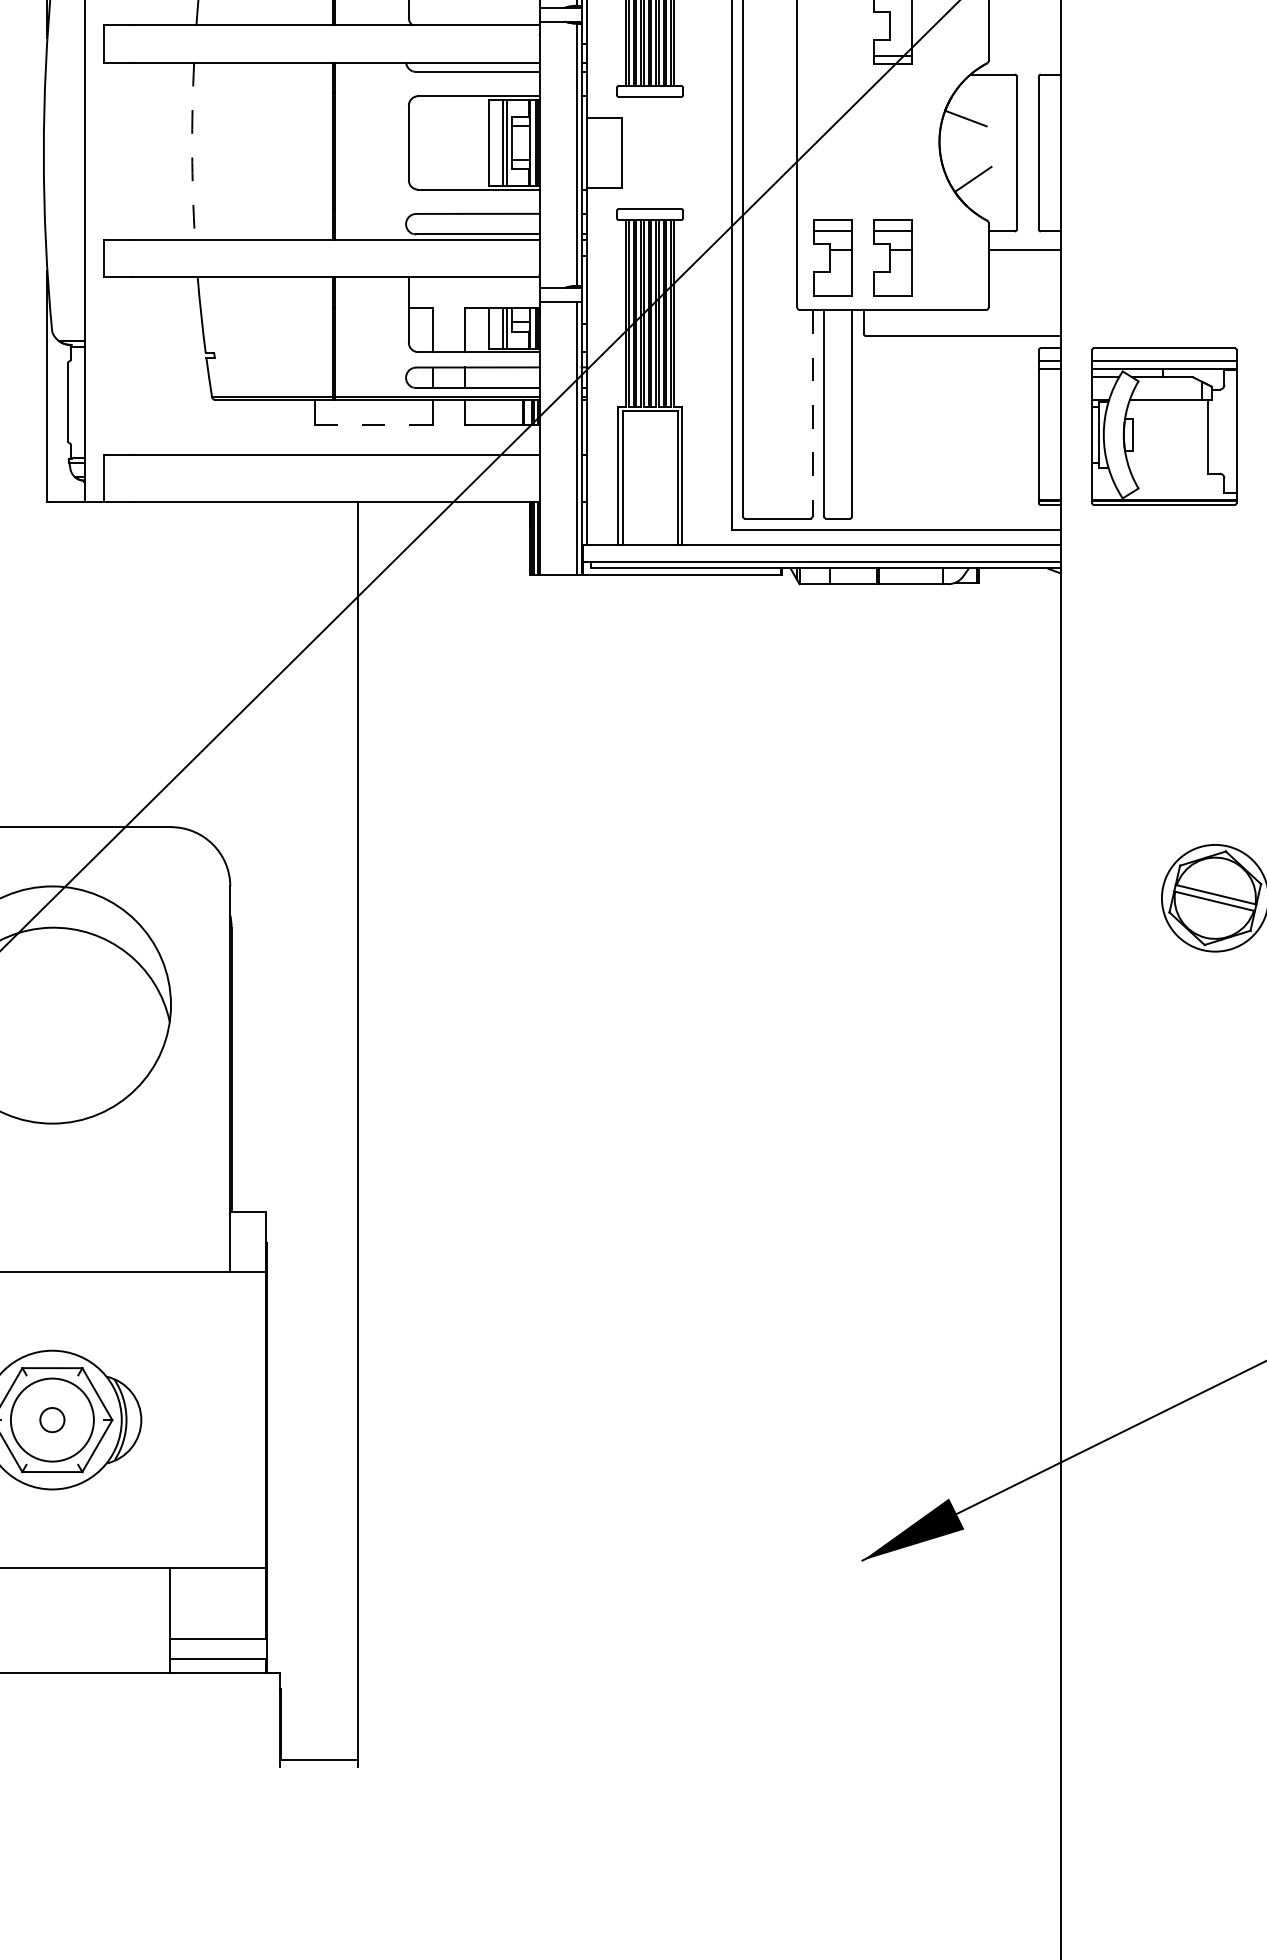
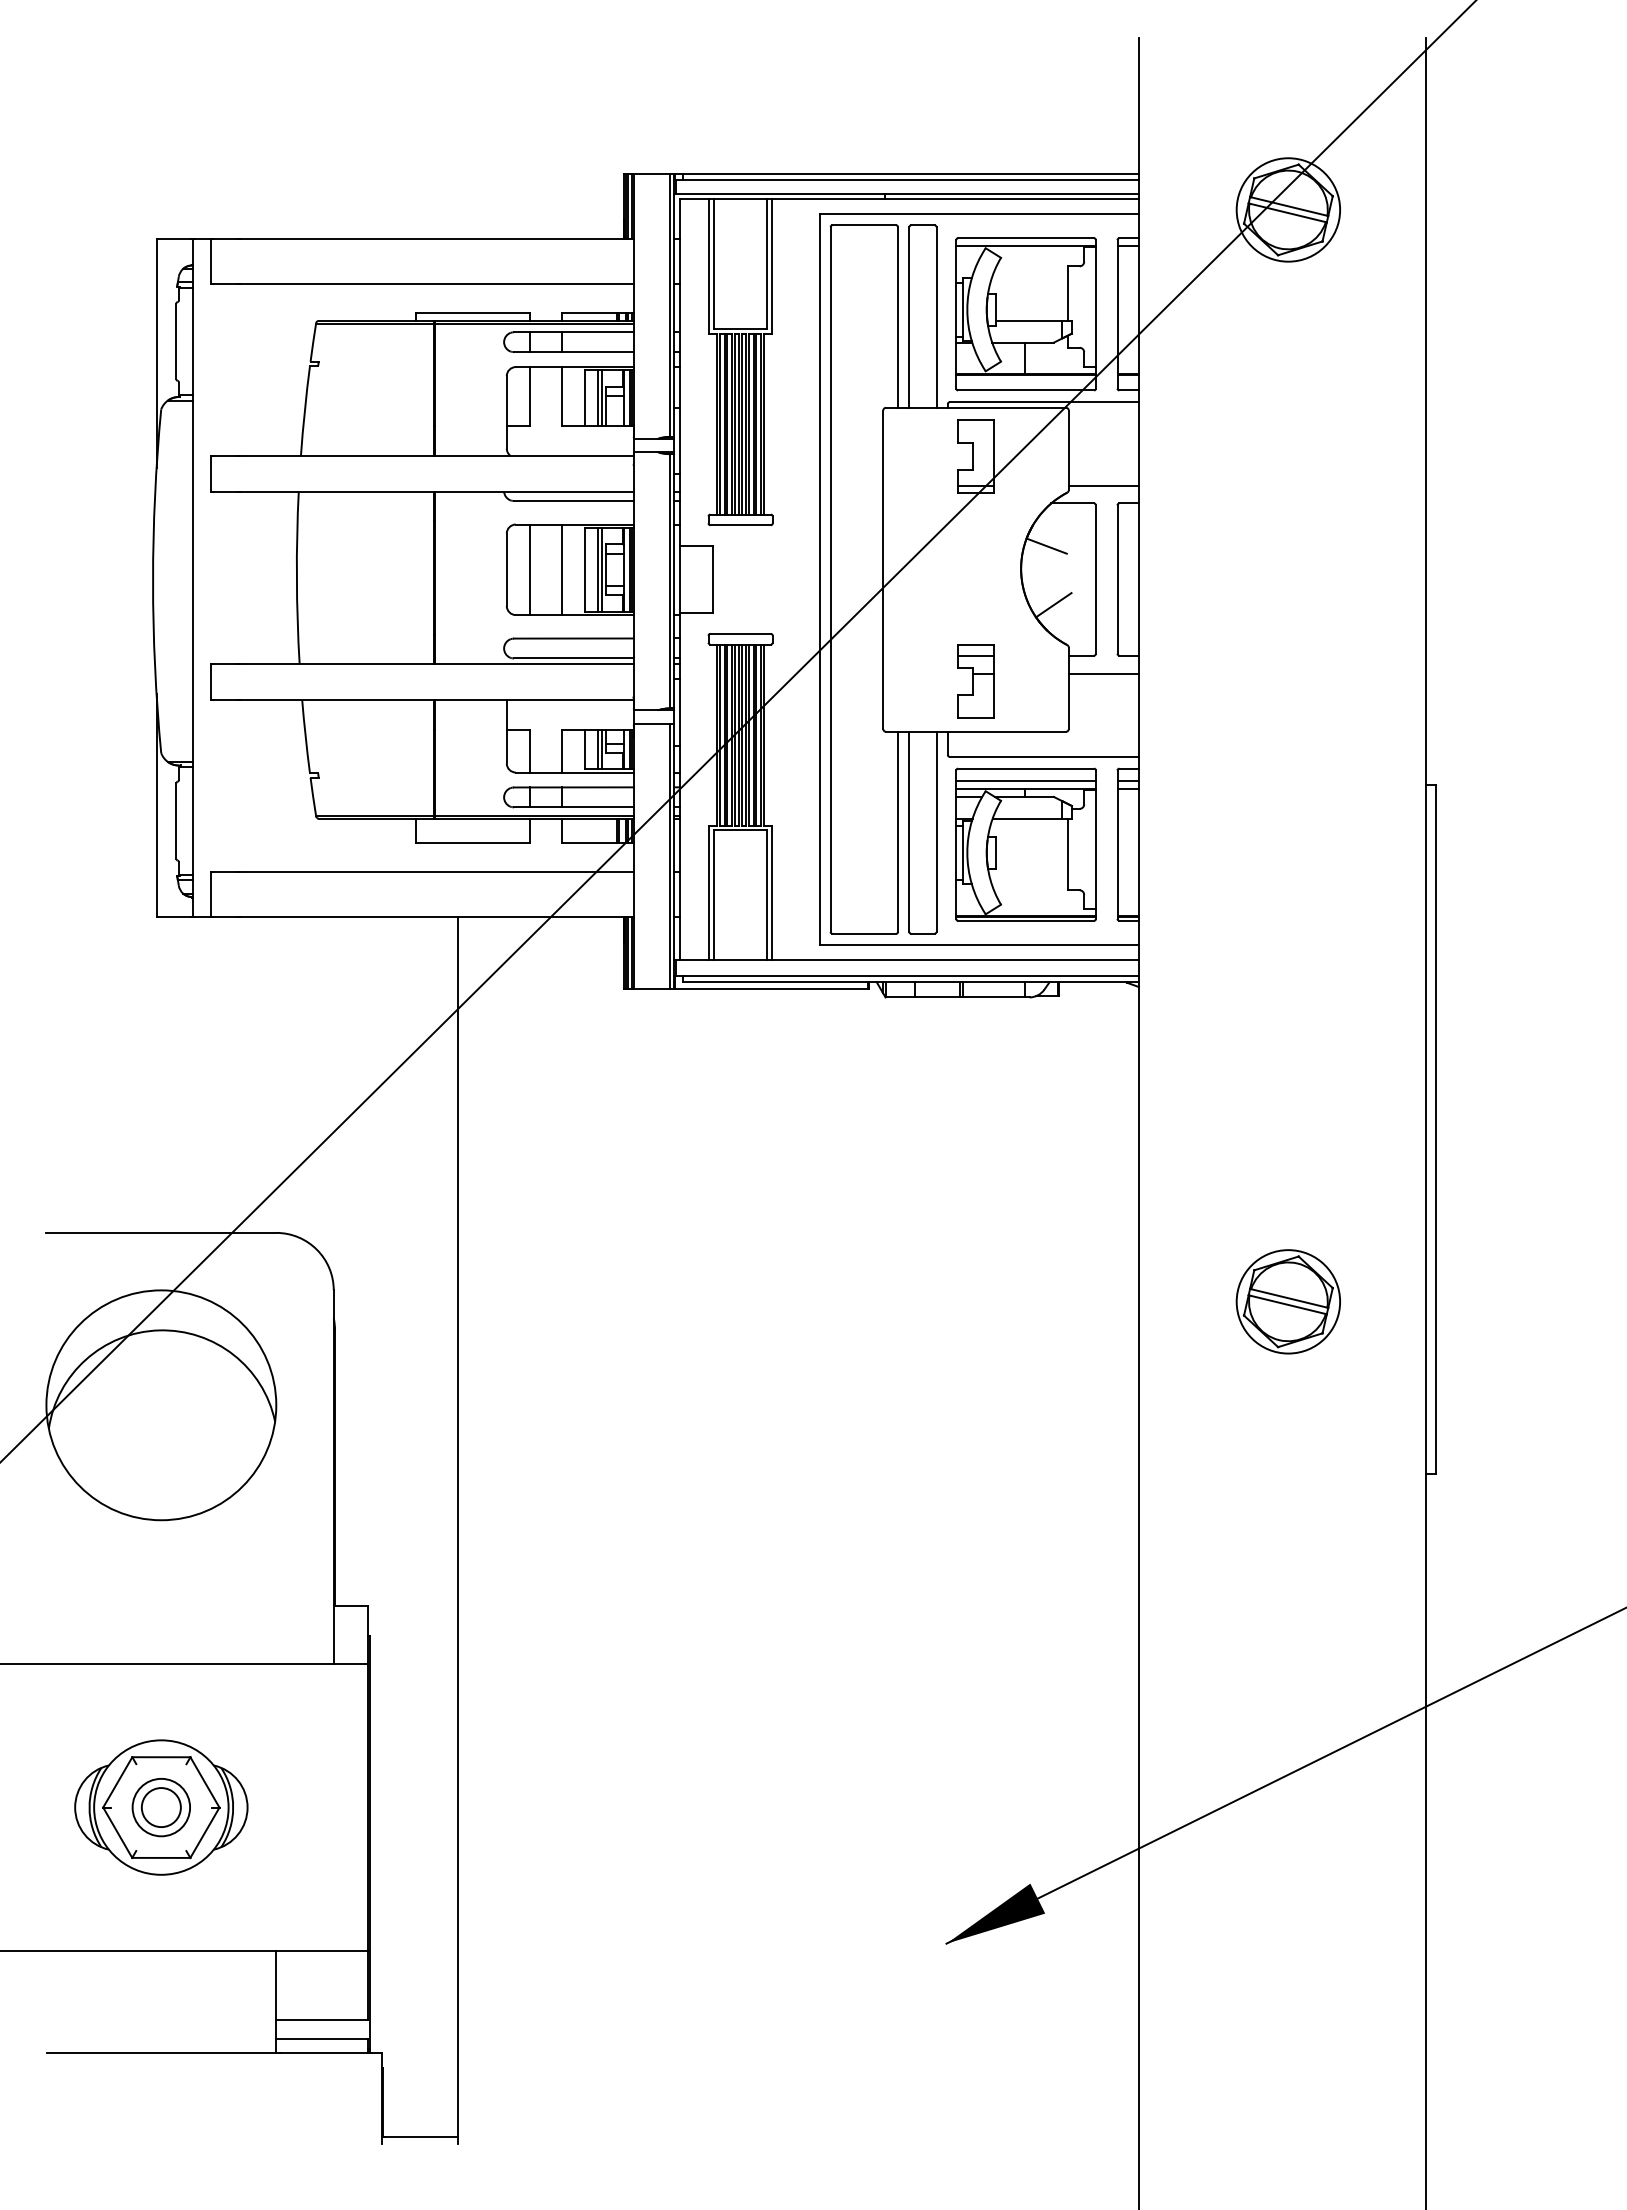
line: (1024, 55) -> (1103, 485), added
line: (432, 142) -> (529, 569), added
line: (465, 142) -> (561, 569), added
arc: (191, 150) -> (296, 577), dashed -> solid
part: (832, 258) -> (917, 681), removed
line: (812, 414) -> (898, 832), dashed -> solid
line: (374, 424) -> (473, 842), dashed -> solid
part: (1163, 426) -> (1025, 844), moved
circle: (51, 1420) -> (160, 1807), size x1.67
circle: (52, 1420) -> (161, 1807), size x0.71

